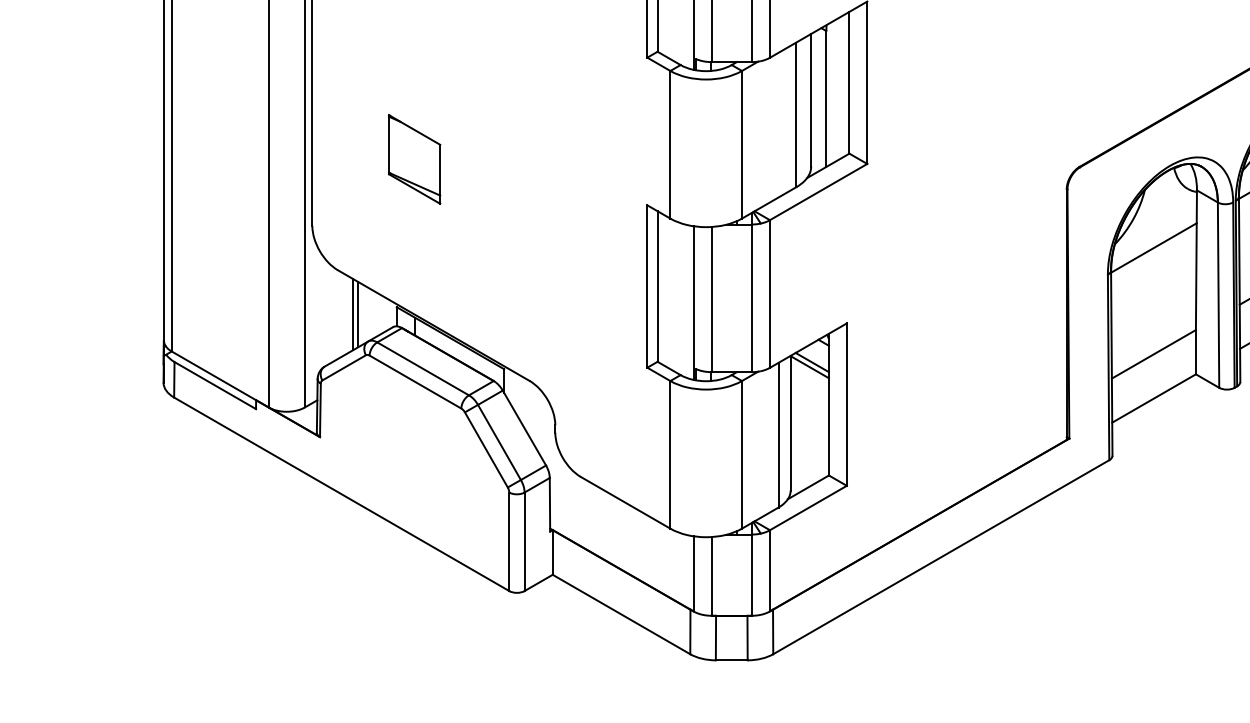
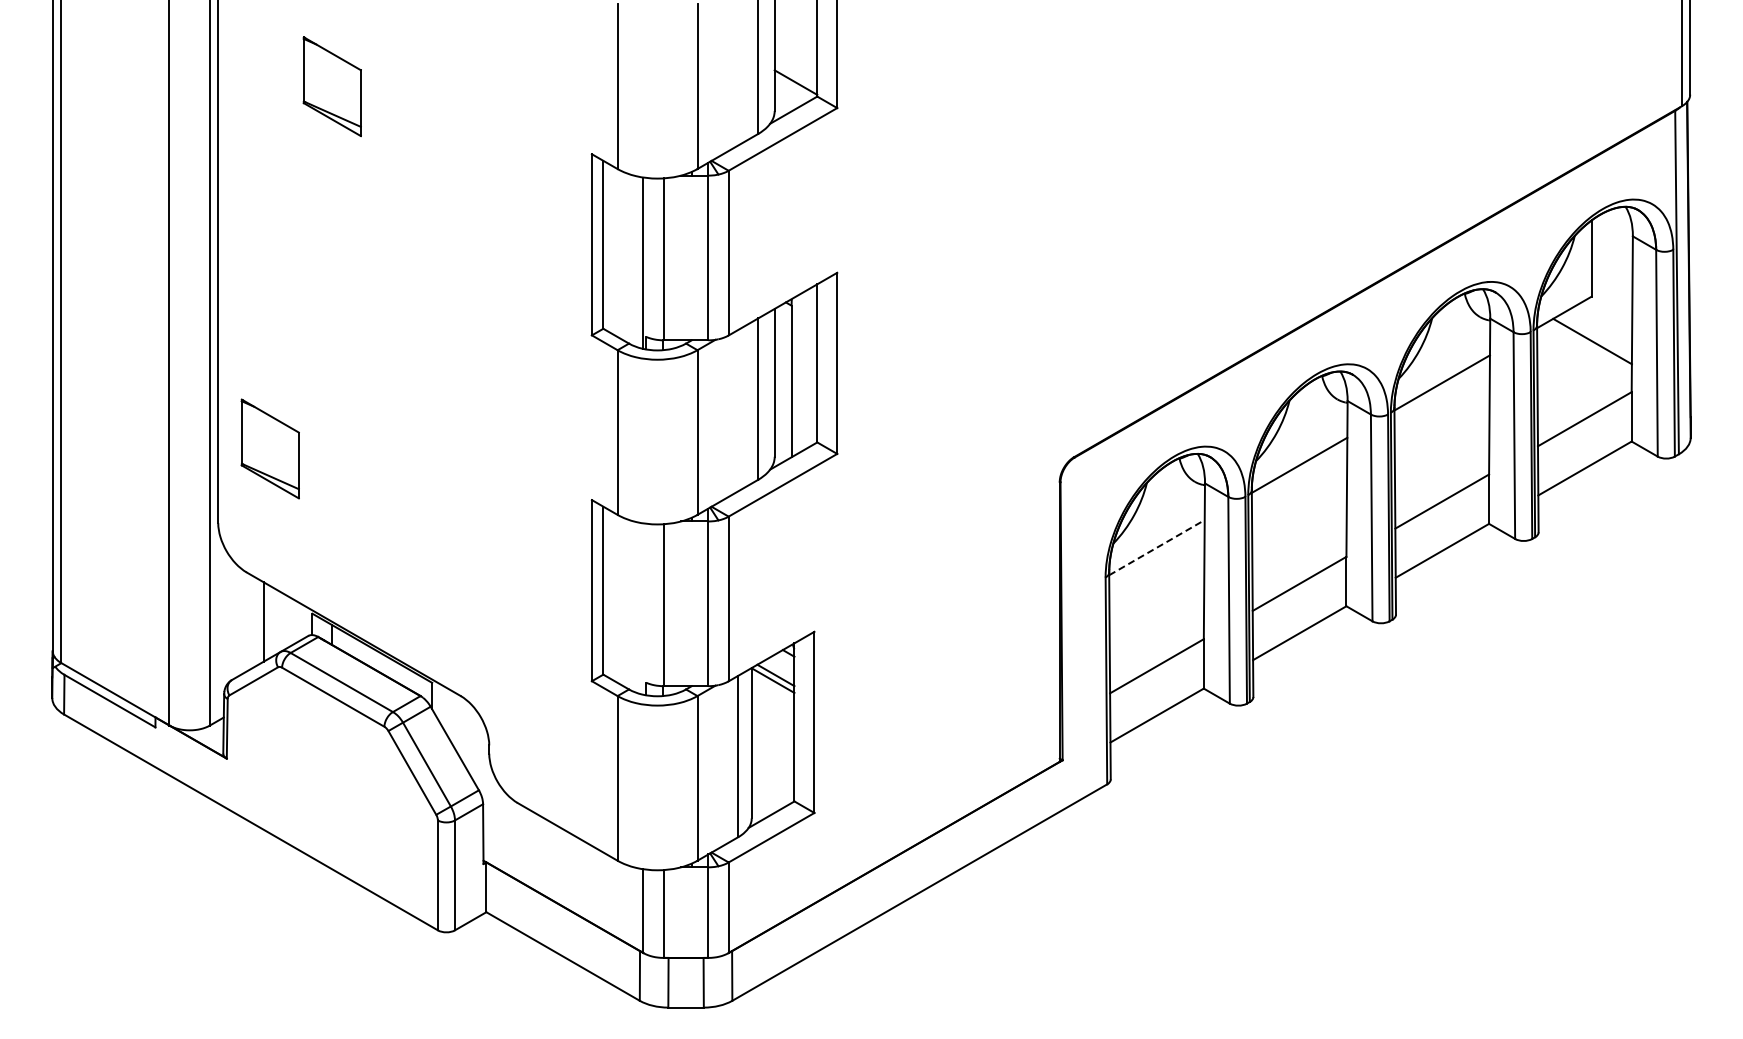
part: (413, 159) -> (269, 448), moved
line: (1154, 247) -> (1157, 547), solid -> dashed
line: (693, 302) -> (643, 608), removed
line: (358, 314) -> (269, 621), removed

